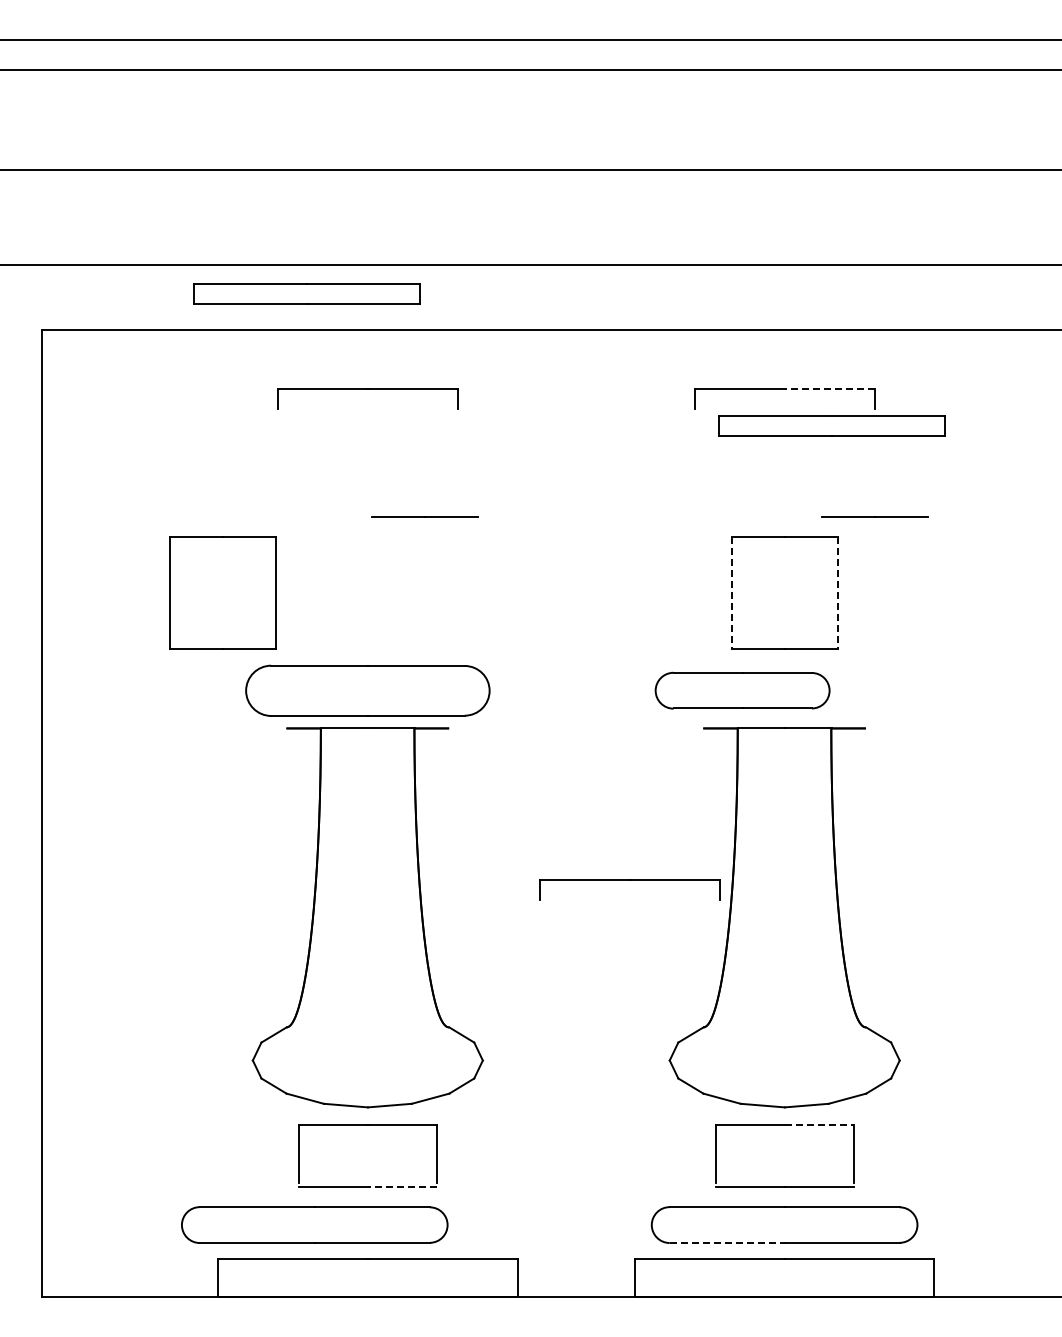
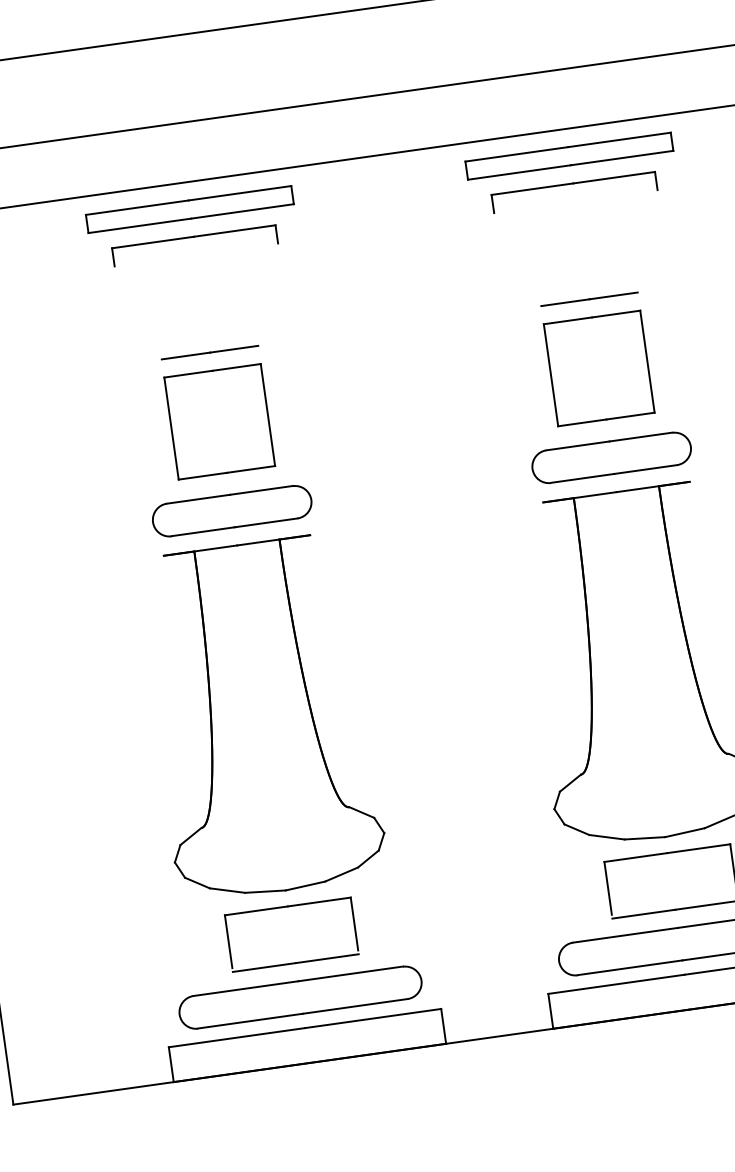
part: (306, 293) -> (189, 208), moved
line: (829, 389) -> (614, 177), dashed -> solid
part: (831, 425) -> (569, 155), moved
line: (424, 516) -> (209, 352), moved
line: (874, 516) -> (589, 299), moved
part: (222, 592) -> (219, 421), moved
line: (731, 593) -> (550, 376), dashed -> solid
line: (837, 593) -> (647, 362), dashed -> solid
part: (367, 690) -> (231, 510), size x0.71
part: (742, 690) -> (611, 457), moved
part: (629, 880) -> (494, 650), removed
line: (819, 1124) -> (698, 848), dashed -> solid
line: (402, 1187) -> (327, 958), dashed -> solid
part: (314, 1224) -> (300, 997), moved
line: (727, 1242) -> (630, 967), dashed -> solid

